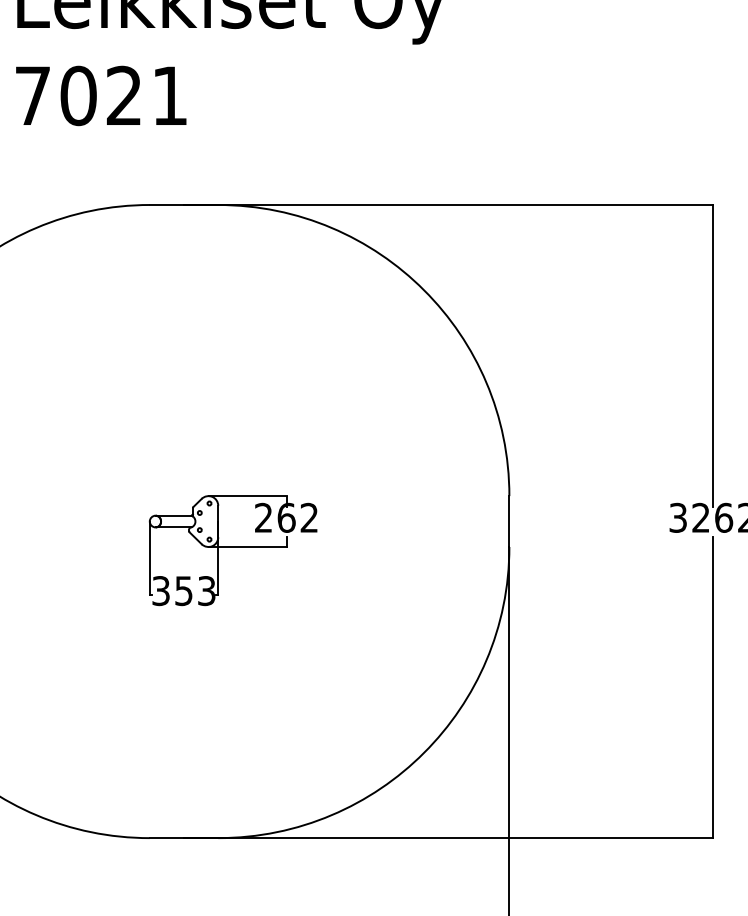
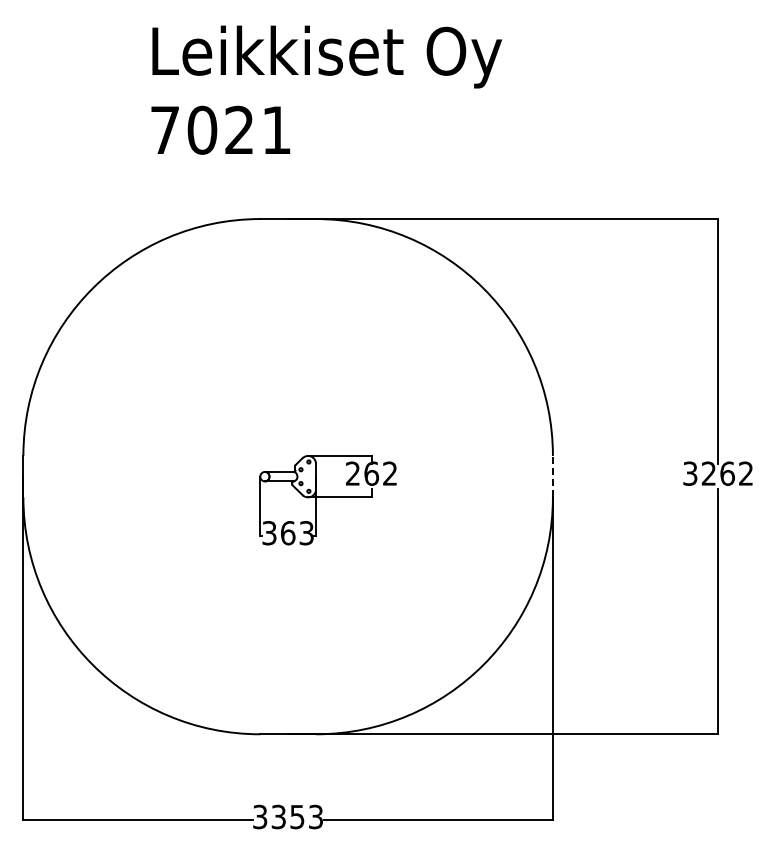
line: (508, 521) -> (552, 476), solid -> dashed
text: (184, 591) -> (288, 533), 353 -> 363

